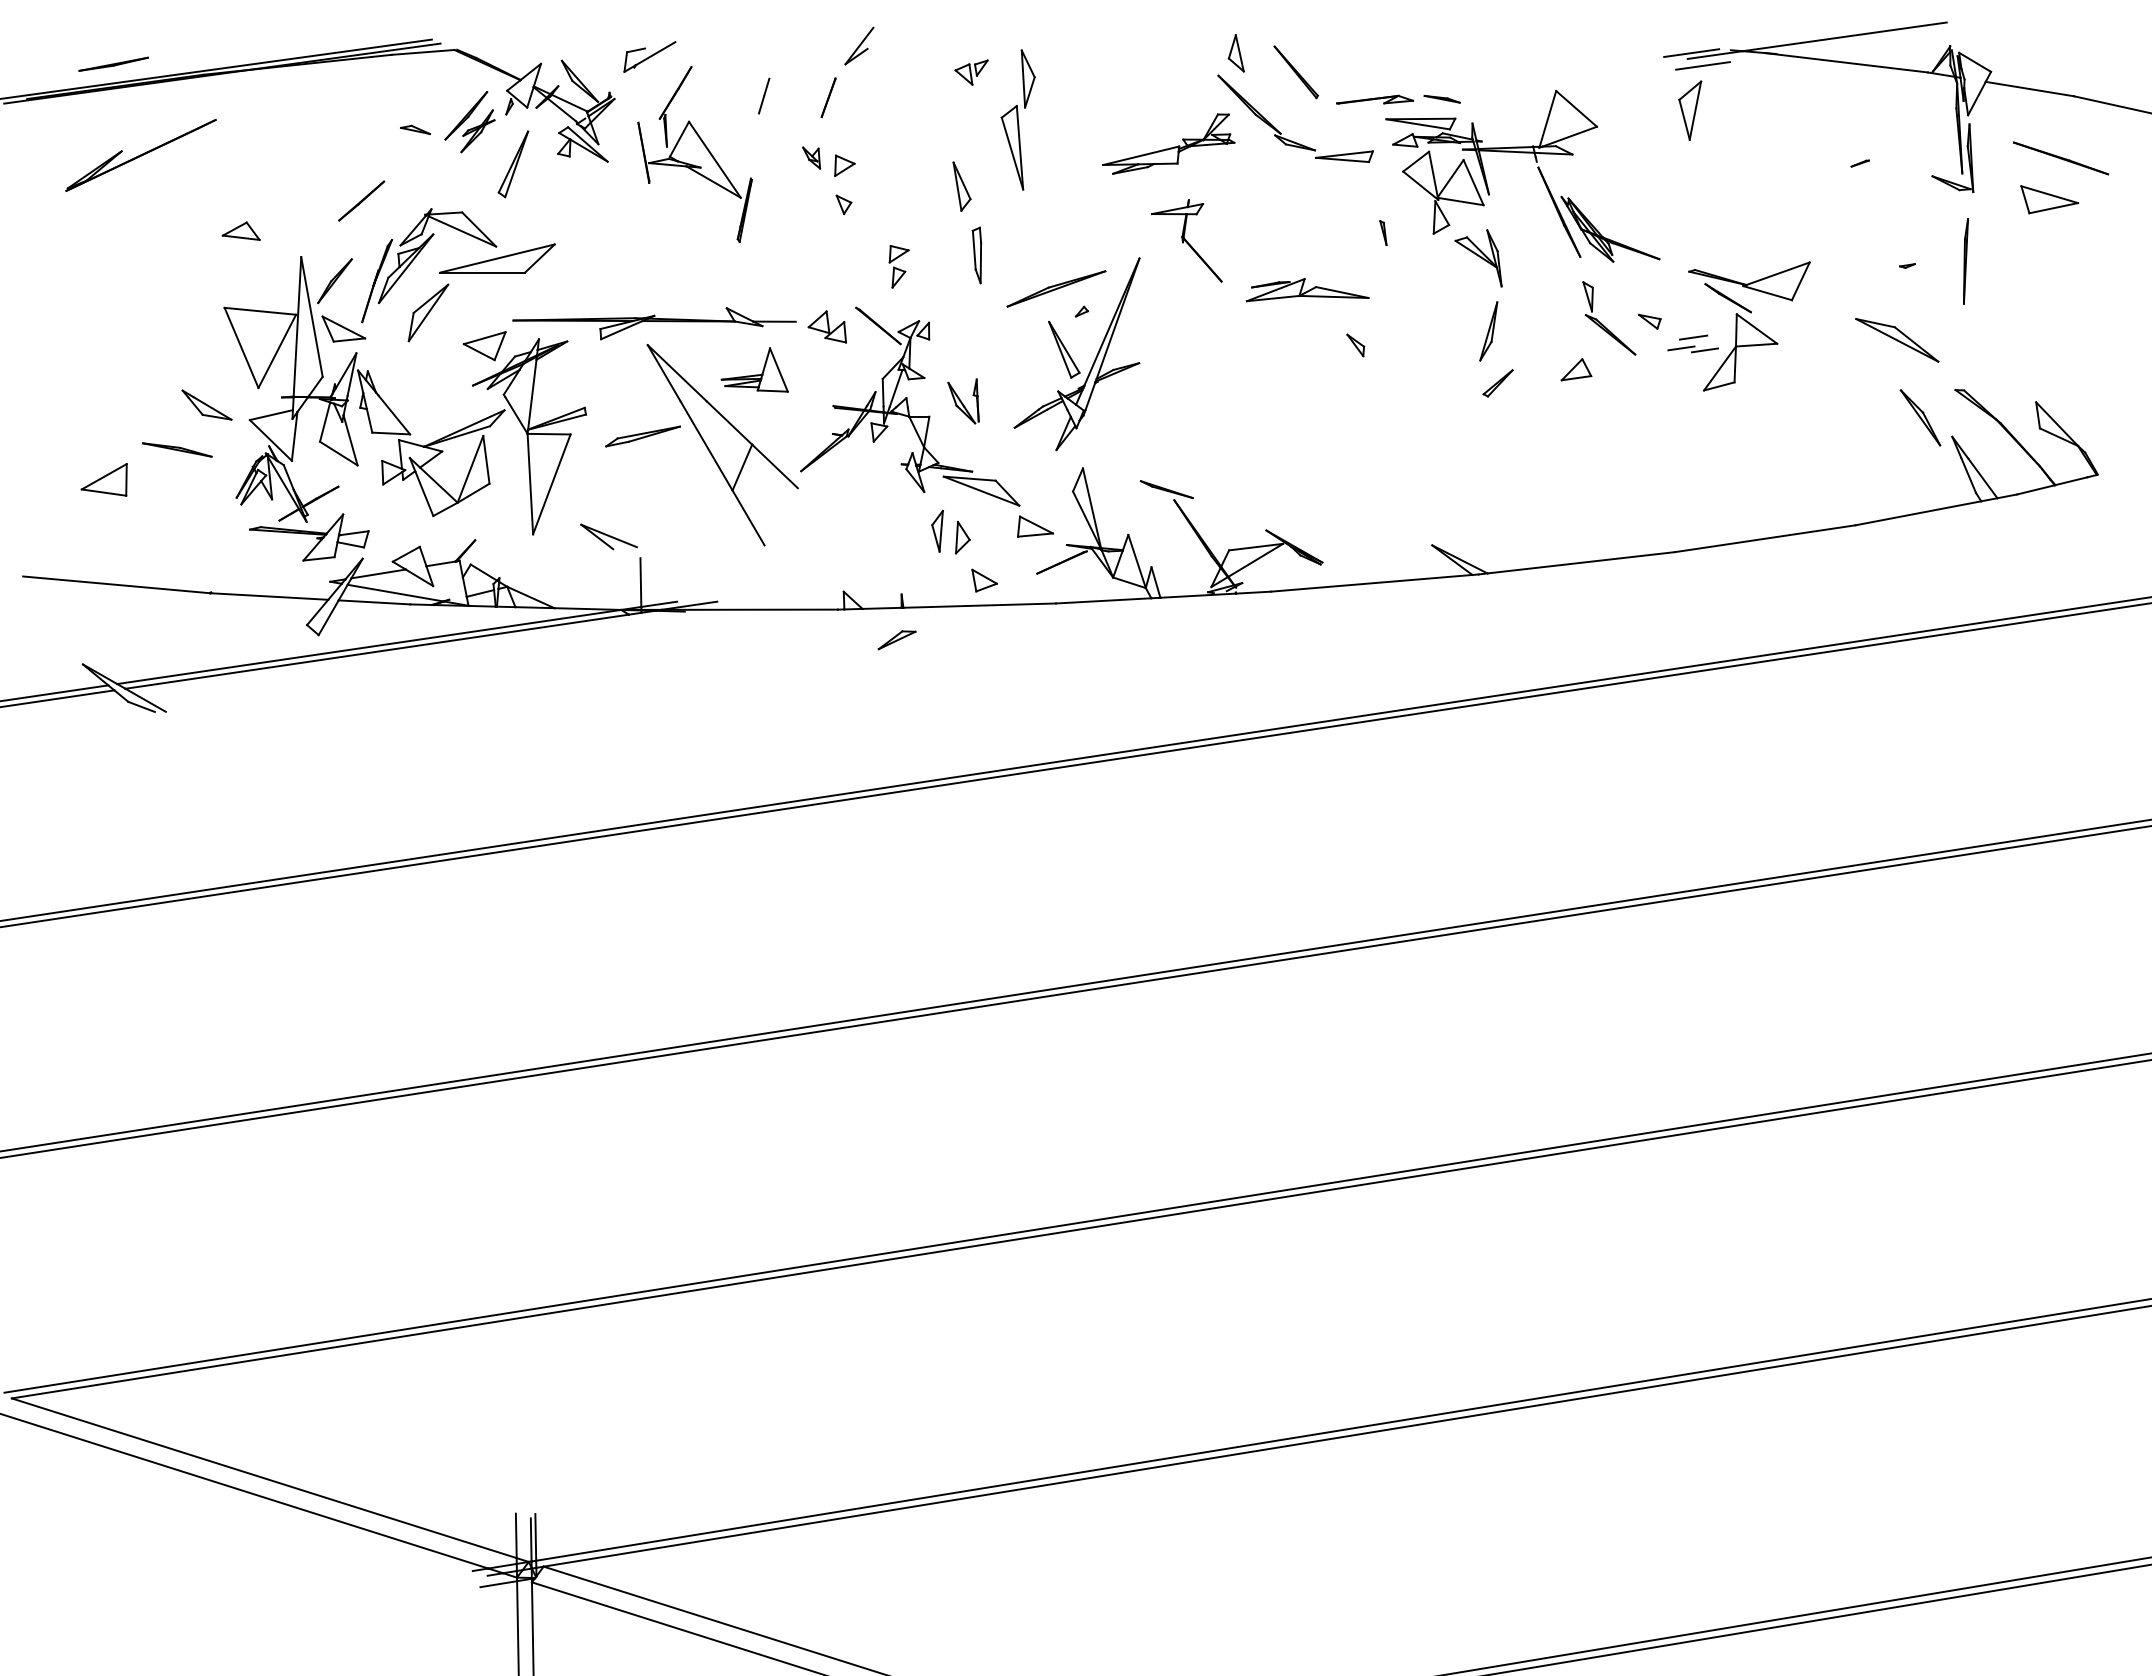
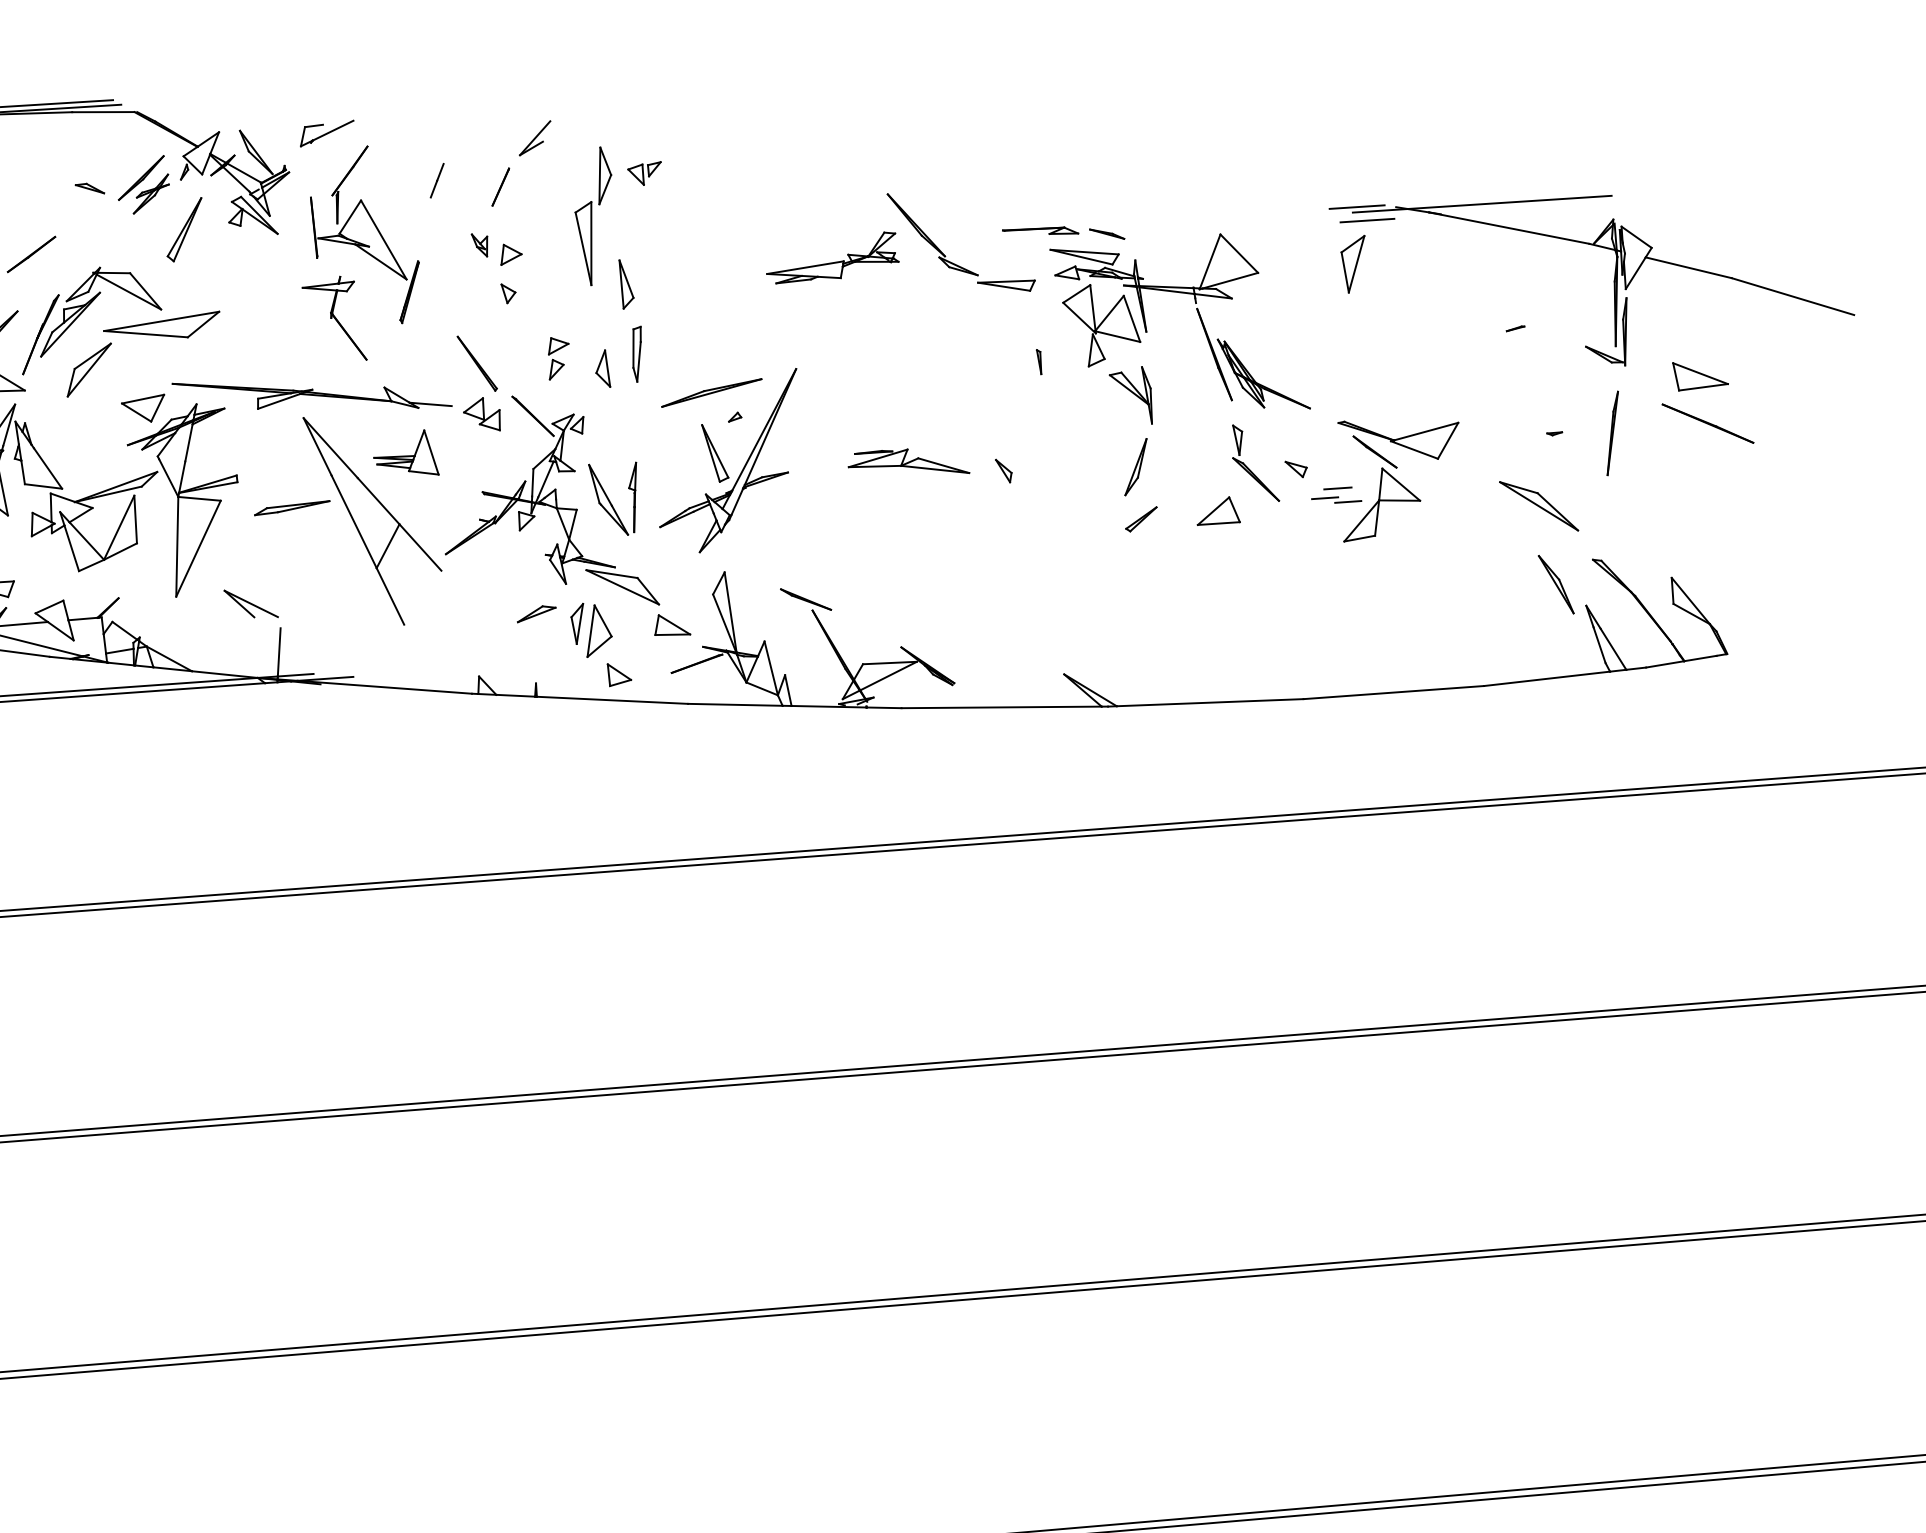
part: (1235, 53) -> (603, 368), moved
part: (1295, 72) -> (476, 363), moved
part: (1017, 119) -> (591, 215), moved
line: (2061, 158) -> (1708, 423), moved
part: (1186, 240) -> (334, 316), moved
part: (1307, 290) -> (909, 461), moved
part: (1576, 369) -> (1219, 511), size x1.43
part: (963, 401) -> (611, 497), size x1.67
part: (962, 537) -> (600, 631), size x1.67
part: (896, 640) -> (536, 614), moved

